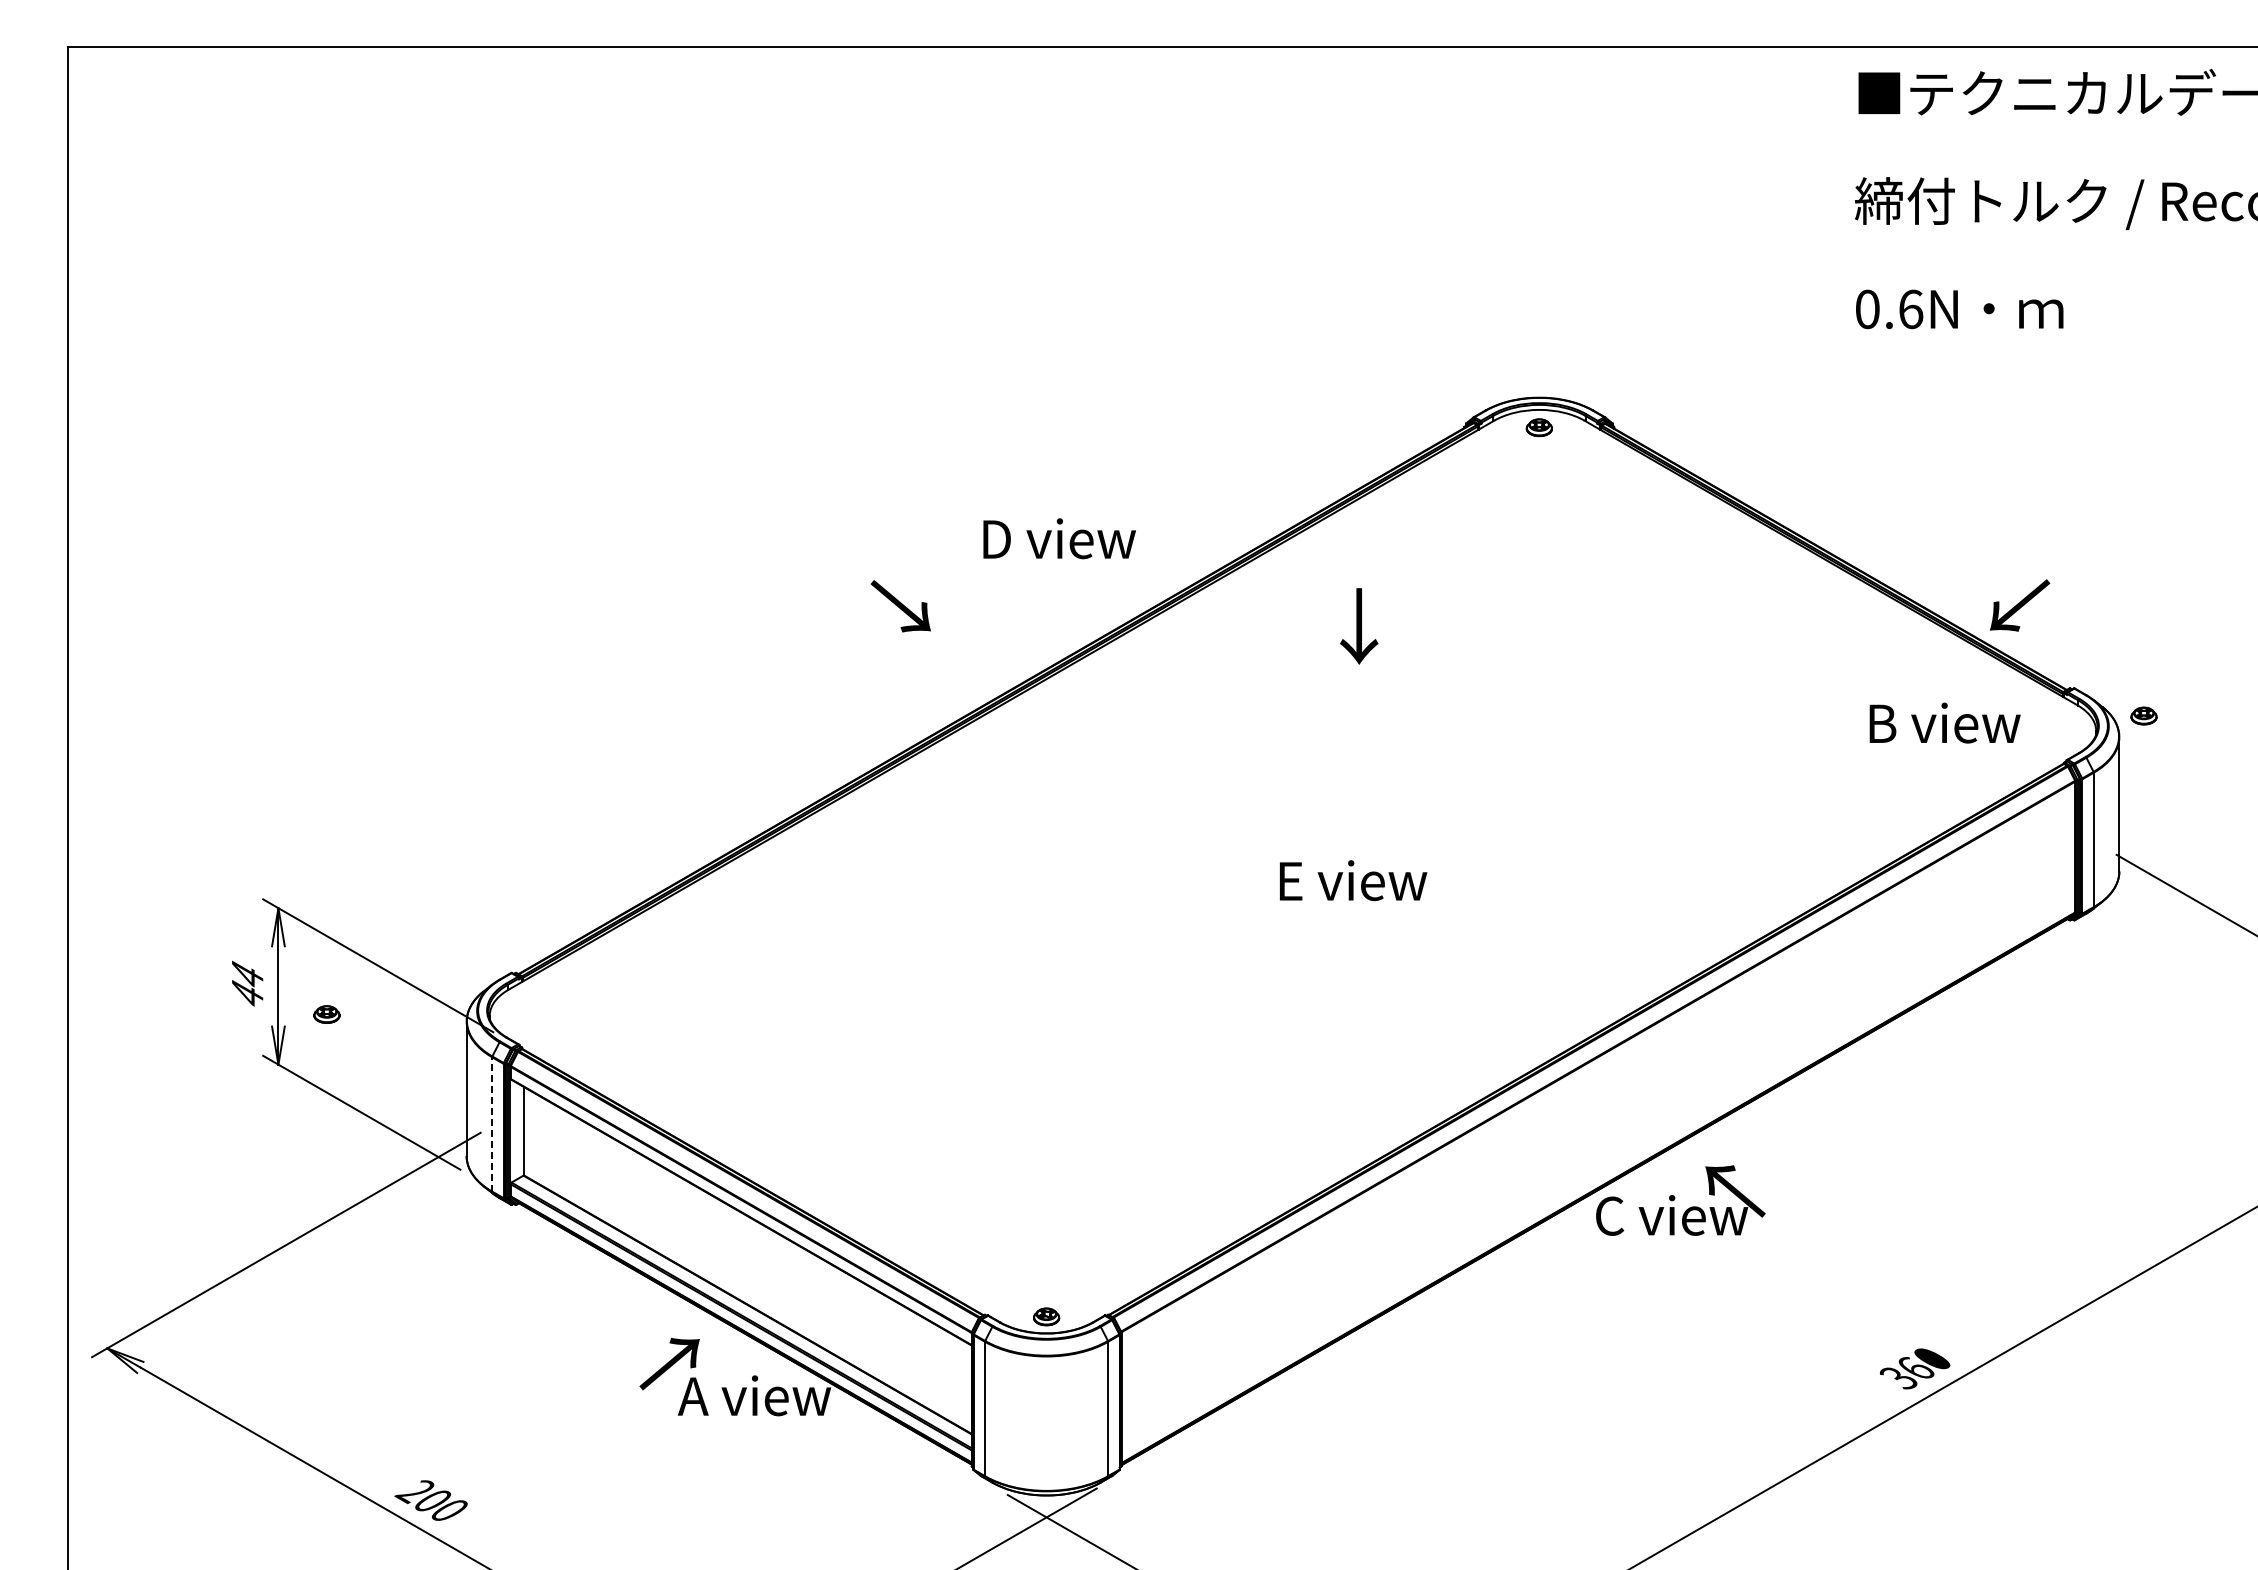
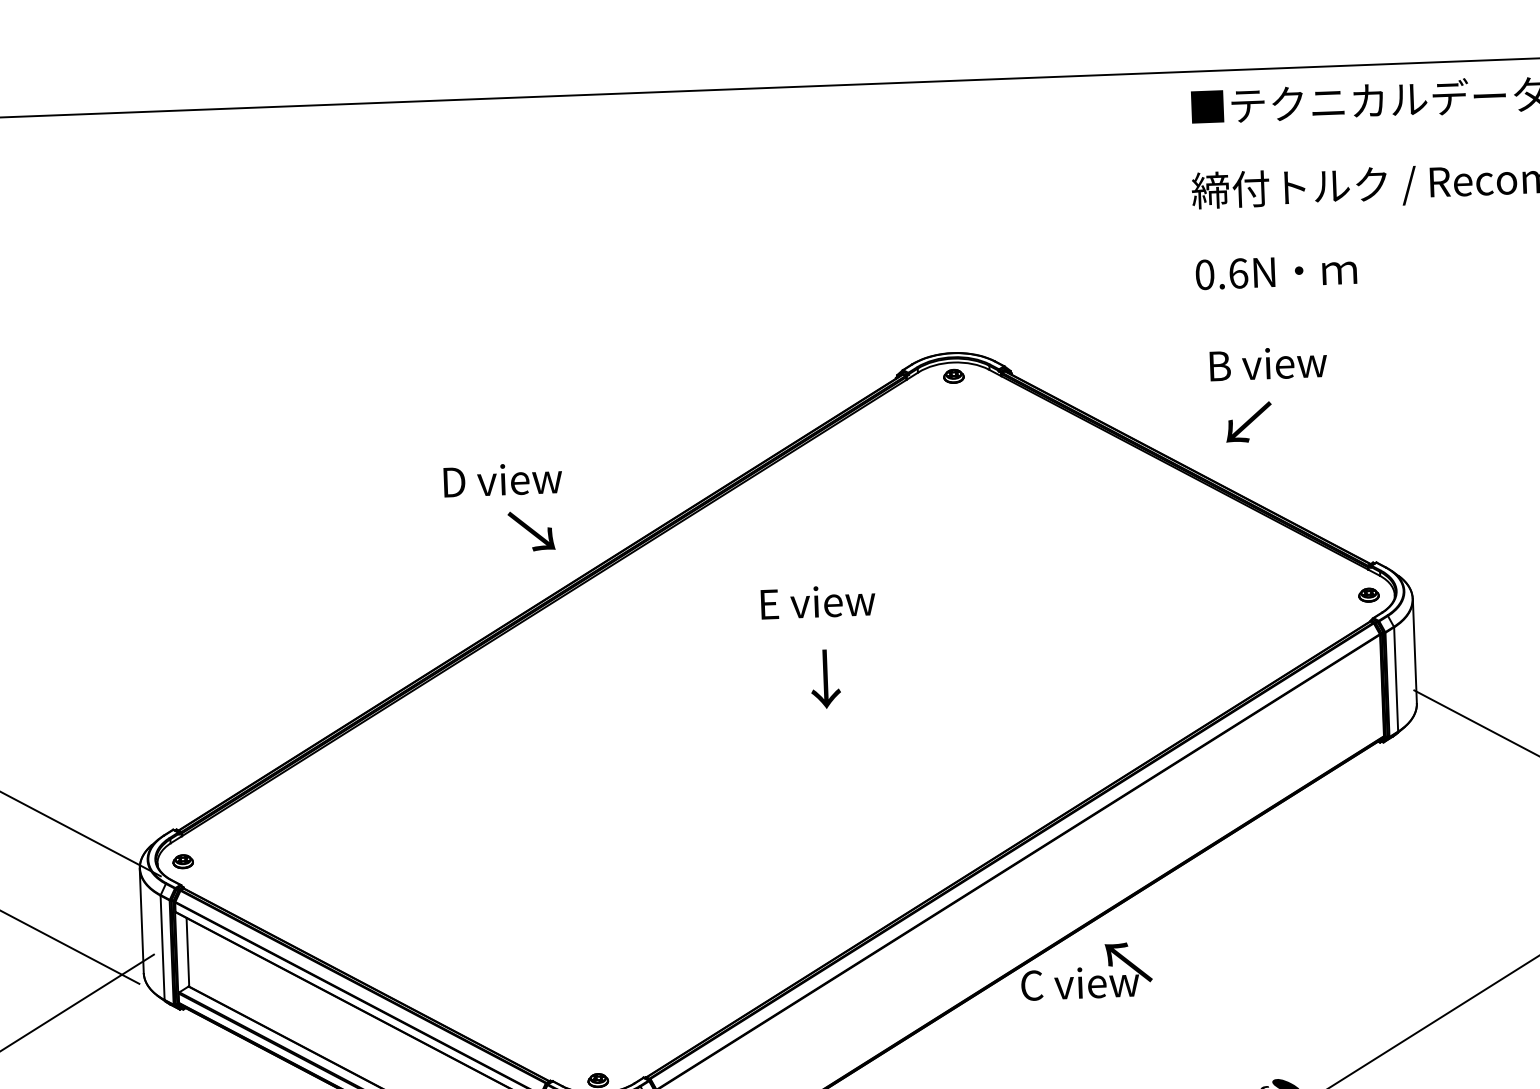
text: (1059, 538) -> (502, 479), moved
text: (2020, 605) -> (1249, 422), moved
text: (900, 606) -> (531, 531), moved
text: (1359, 626) -> (825, 679), moved
part: (2143, 715) -> (1368, 594), moved
text: (1944, 722) -> (1268, 363), moved
text: (1353, 880) -> (818, 601), moved
part: (326, 1014) -> (182, 861), moved
line: (492, 1123) -> (162, 947), dashed -> solid

